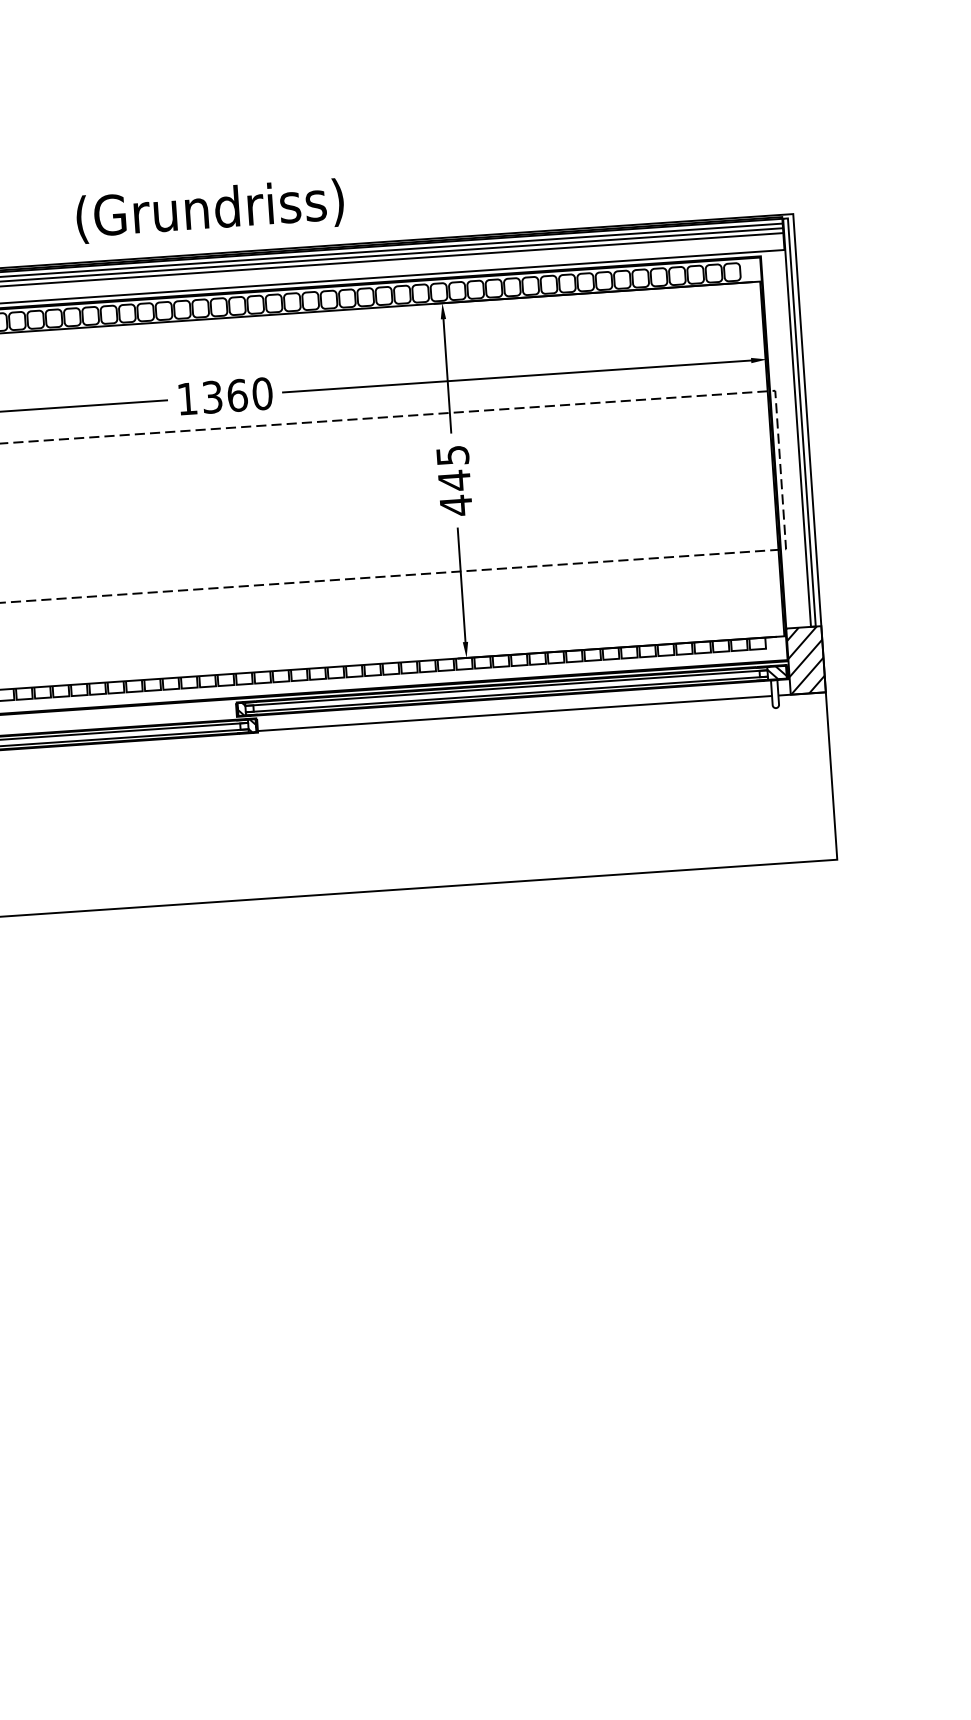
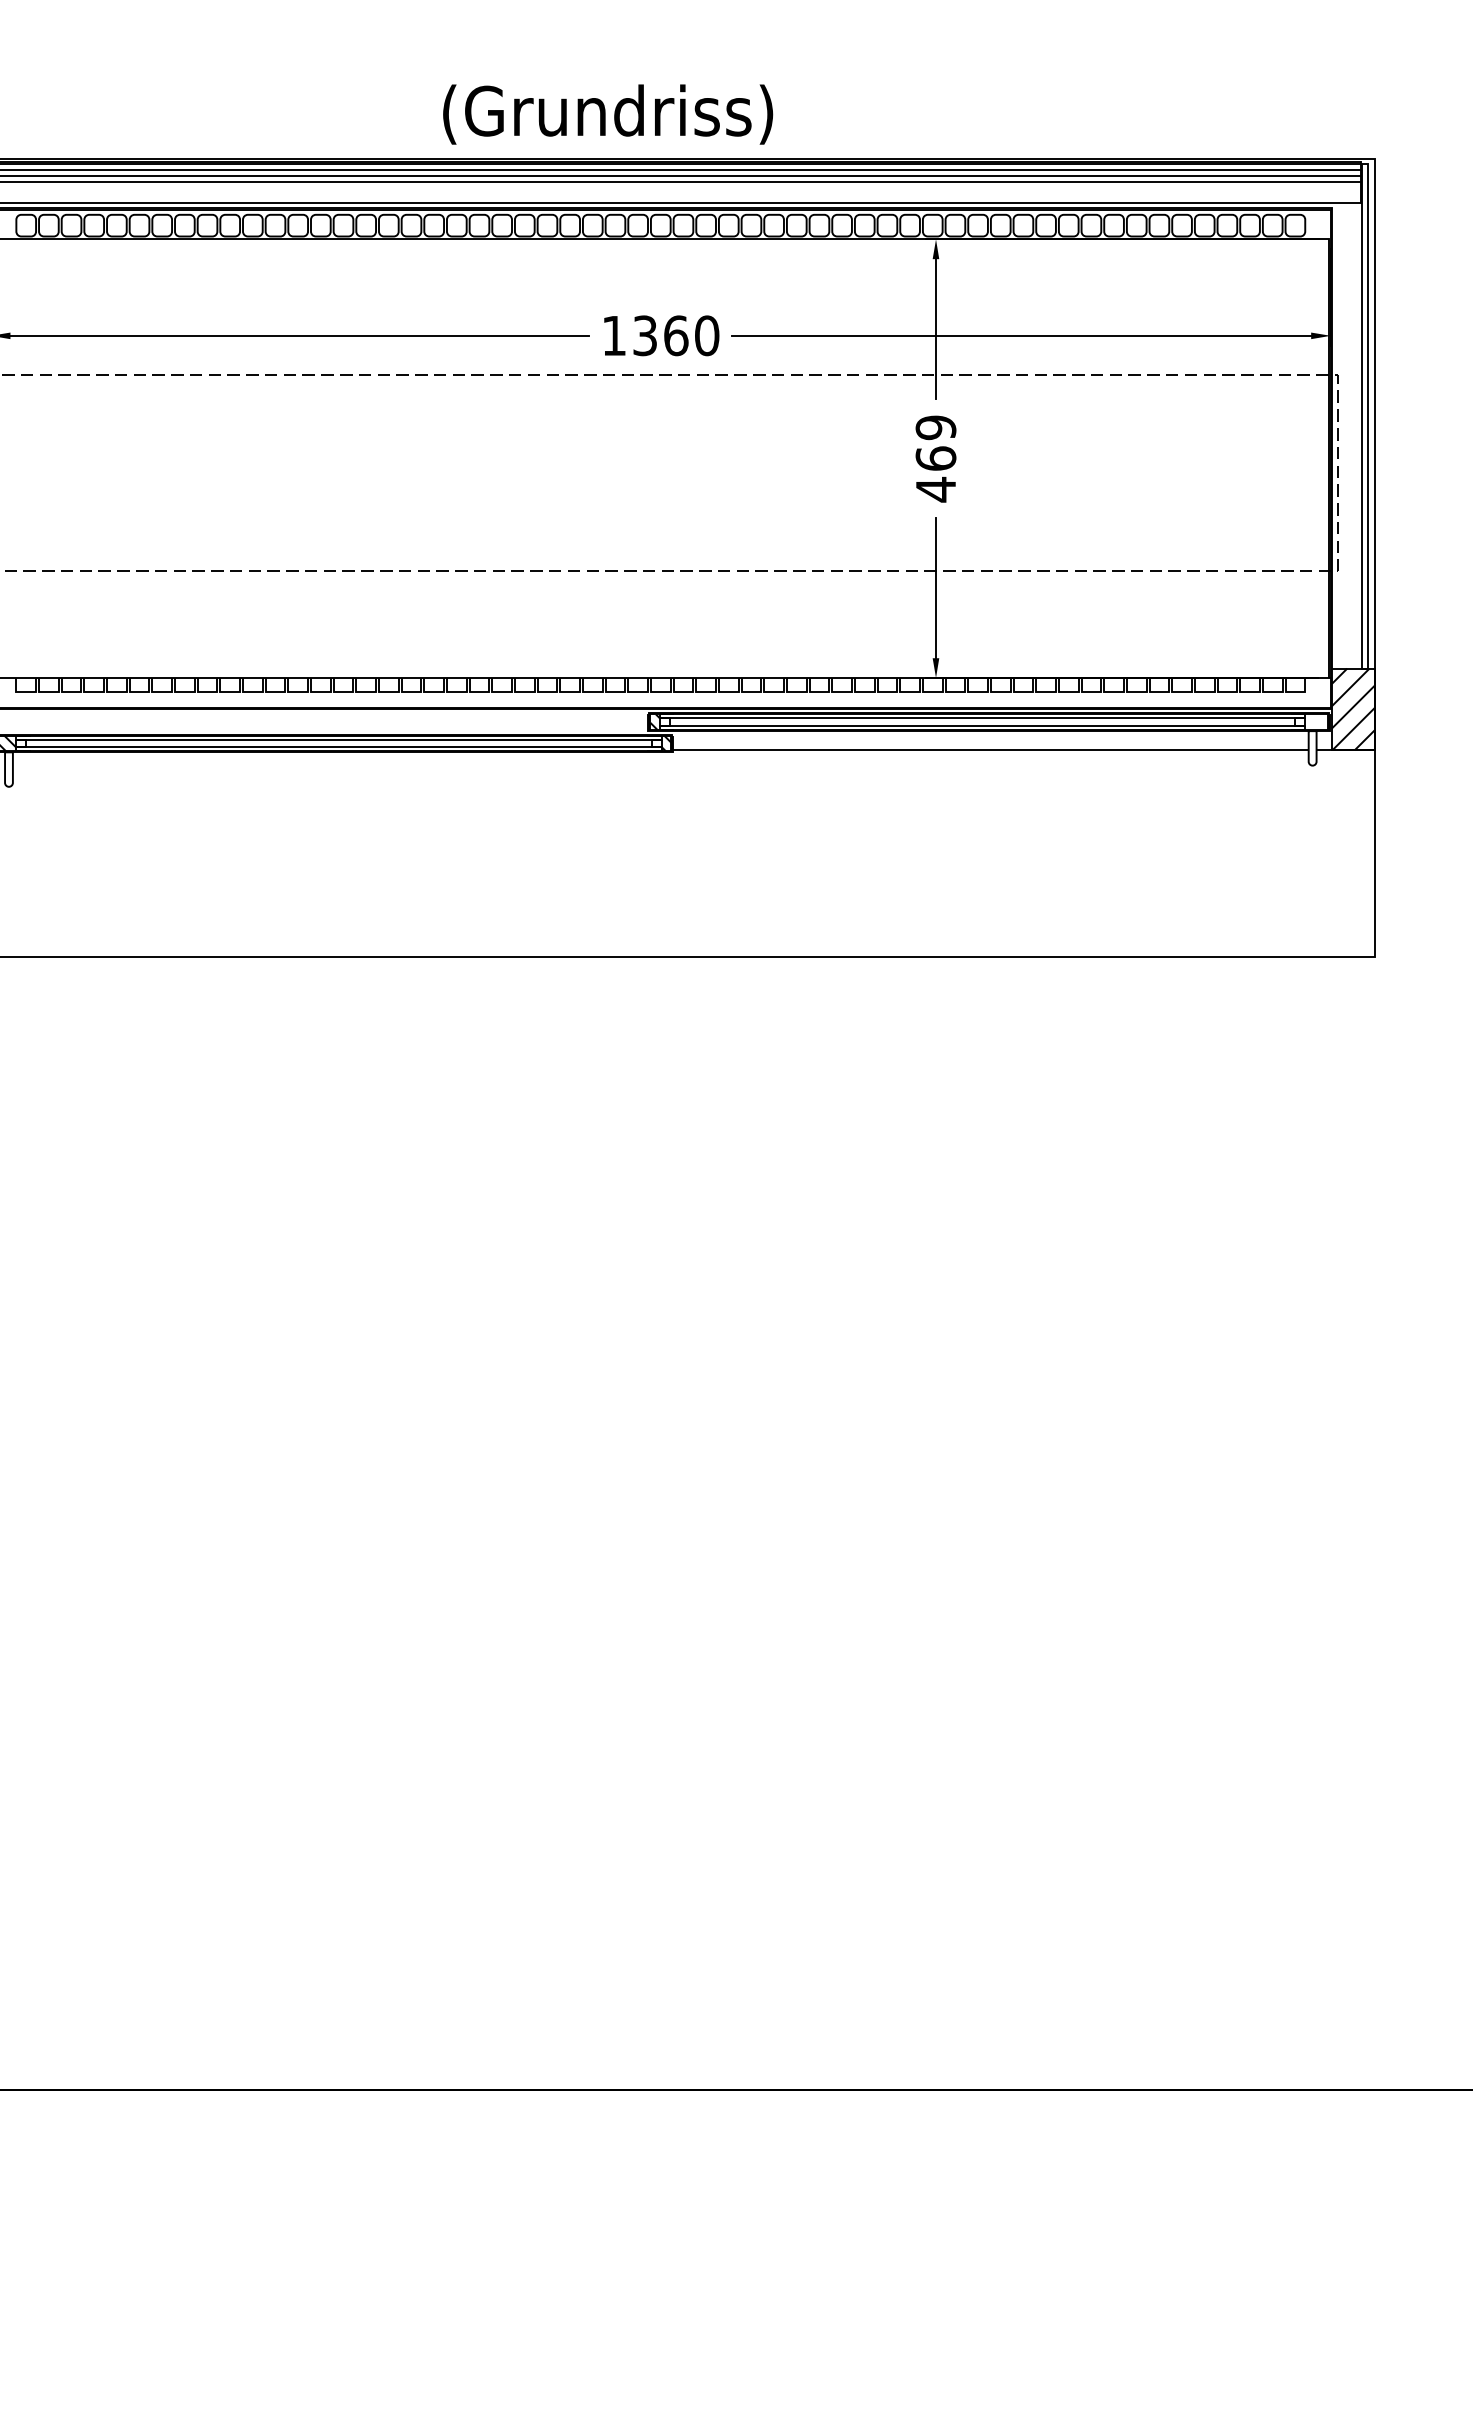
text: (210, 211) -> (608, 114), moved
text: (453, 468) -> (935, 443), 445 -> 469
hatch: (776, 673) -> (1316, 722), removed

